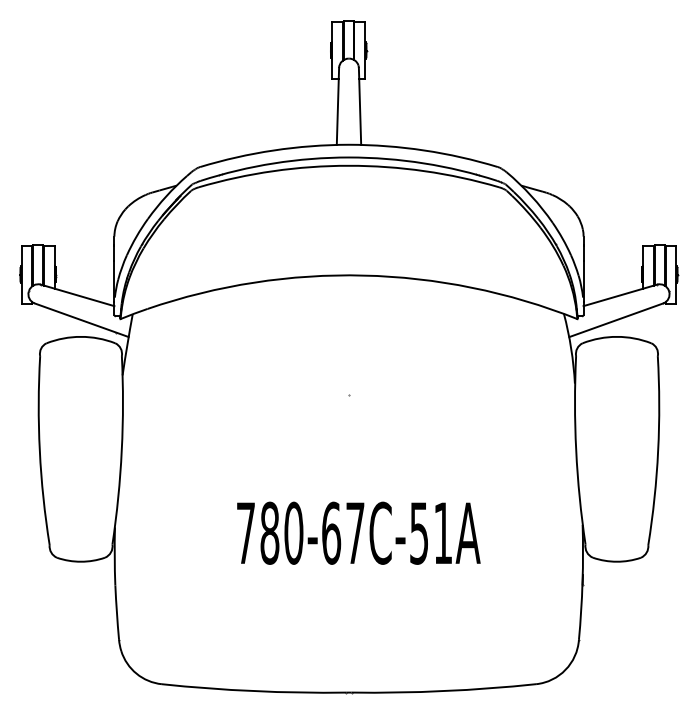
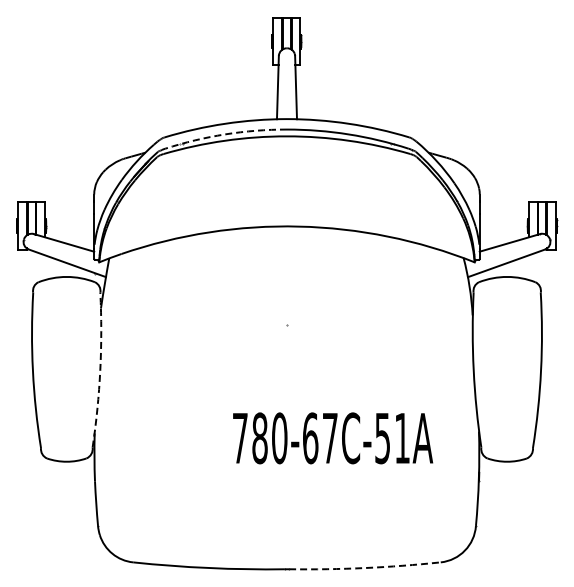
arc: (274, 163) -> (225, 134), solid -> dashed
arc: (122, 450) -> (100, 370), solid -> dashed
text: (359, 533) -> (333, 438), moved
arc: (444, 691) -> (365, 568), solid -> dashed

